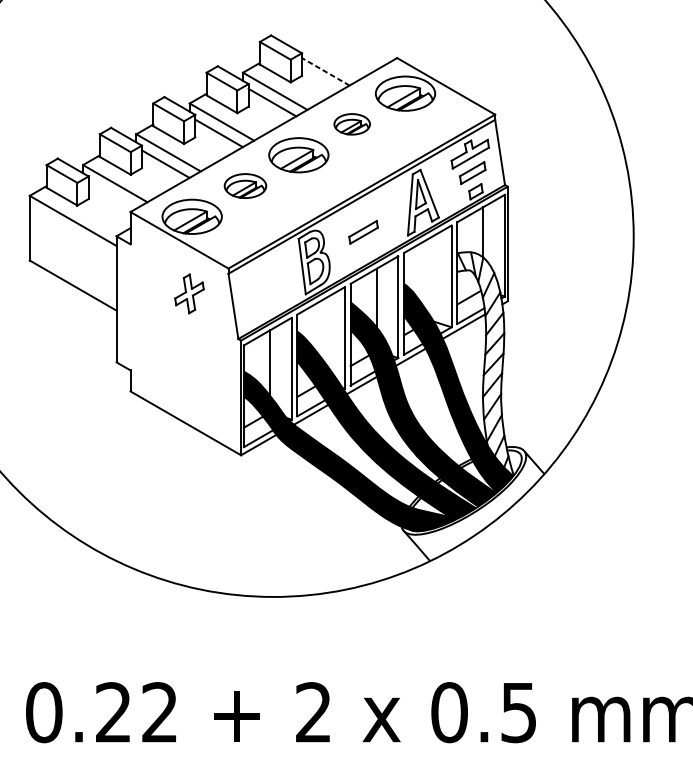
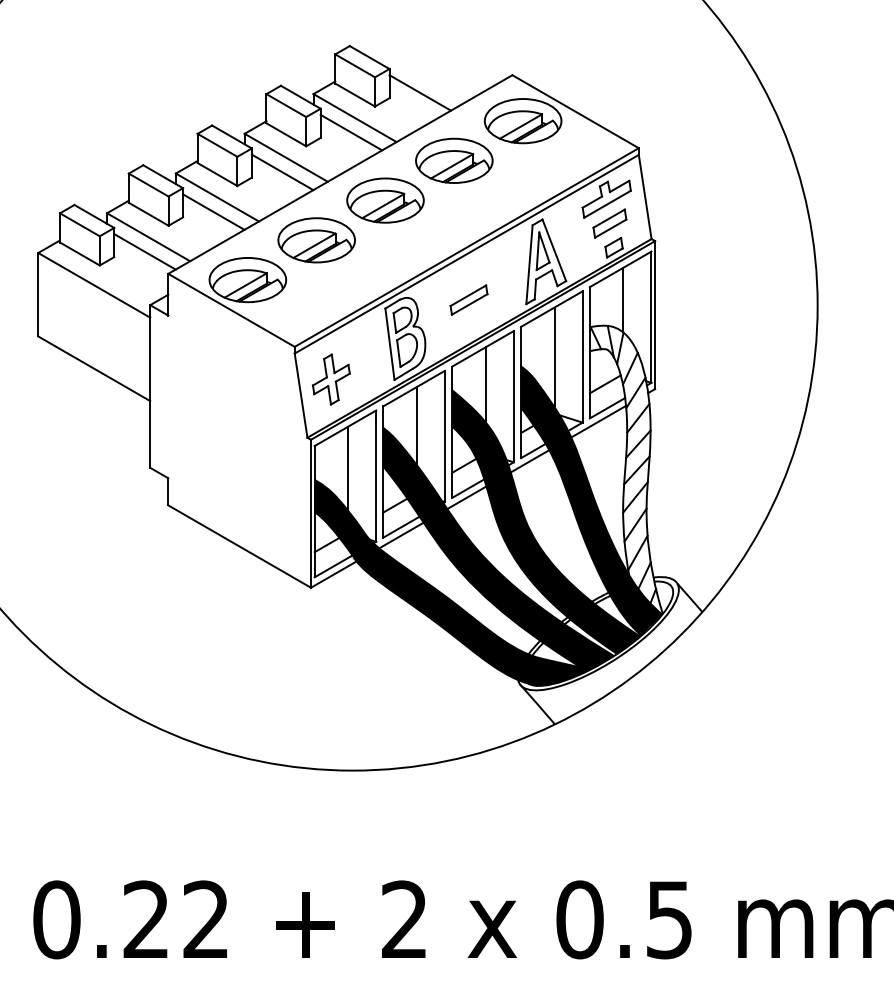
line: (325, 71) -> (420, 92), dashed -> solid
part: (352, 124) -> (454, 160), size x1.67
part: (245, 186) -> (316, 240), size x1.43
line: (112, 194) -> (144, 251), added
line: (429, 276) -> (554, 357), added
part: (188, 293) -> (330, 379), moved
line: (322, 329) -> (416, 425), added

